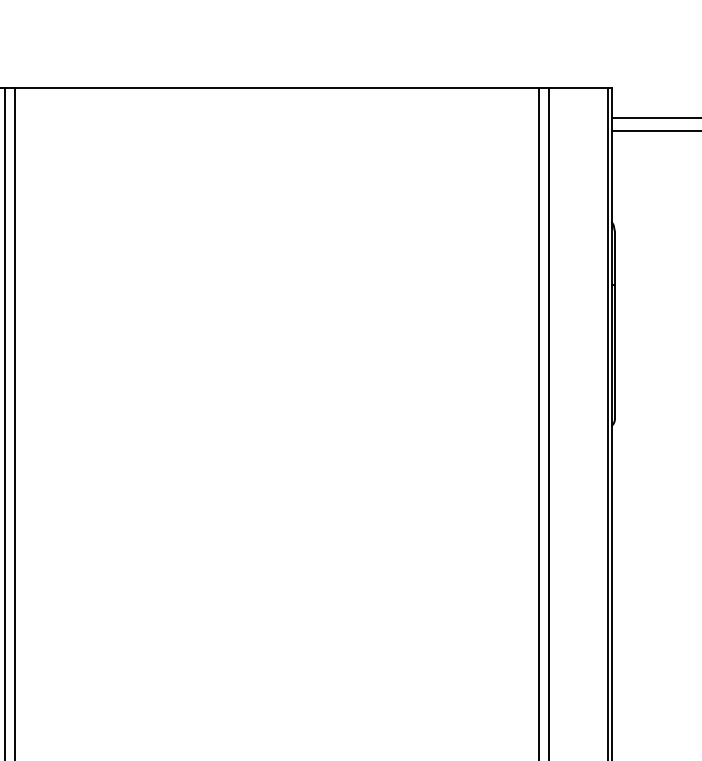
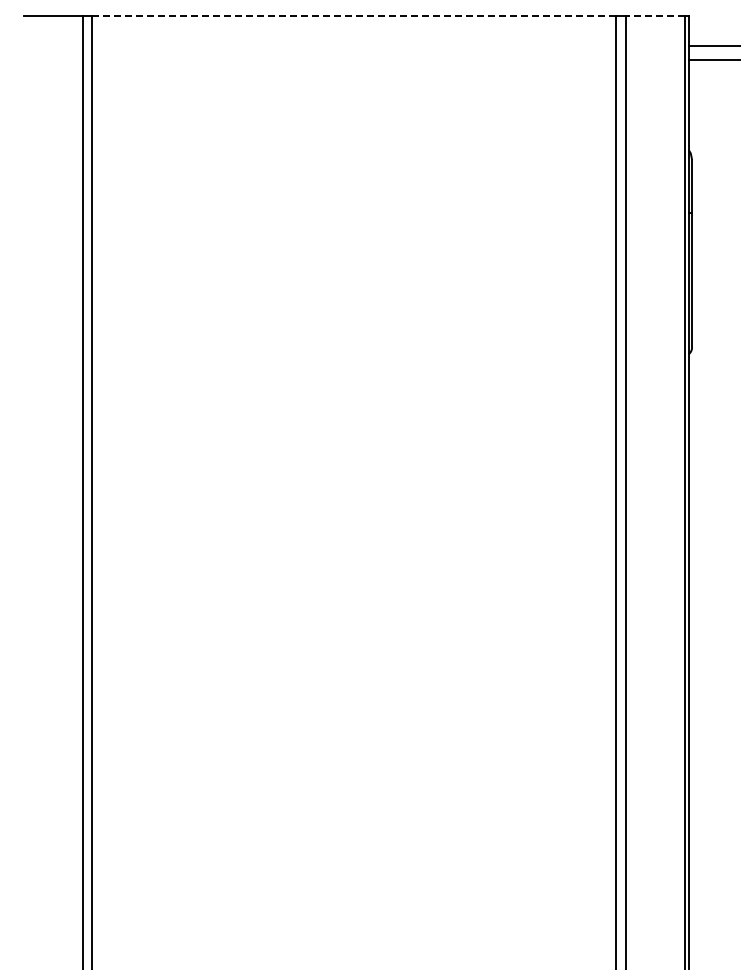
line: (276, 88) -> (353, 16), solid -> dashed
line: (578, 88) -> (655, 16), solid -> dashed

